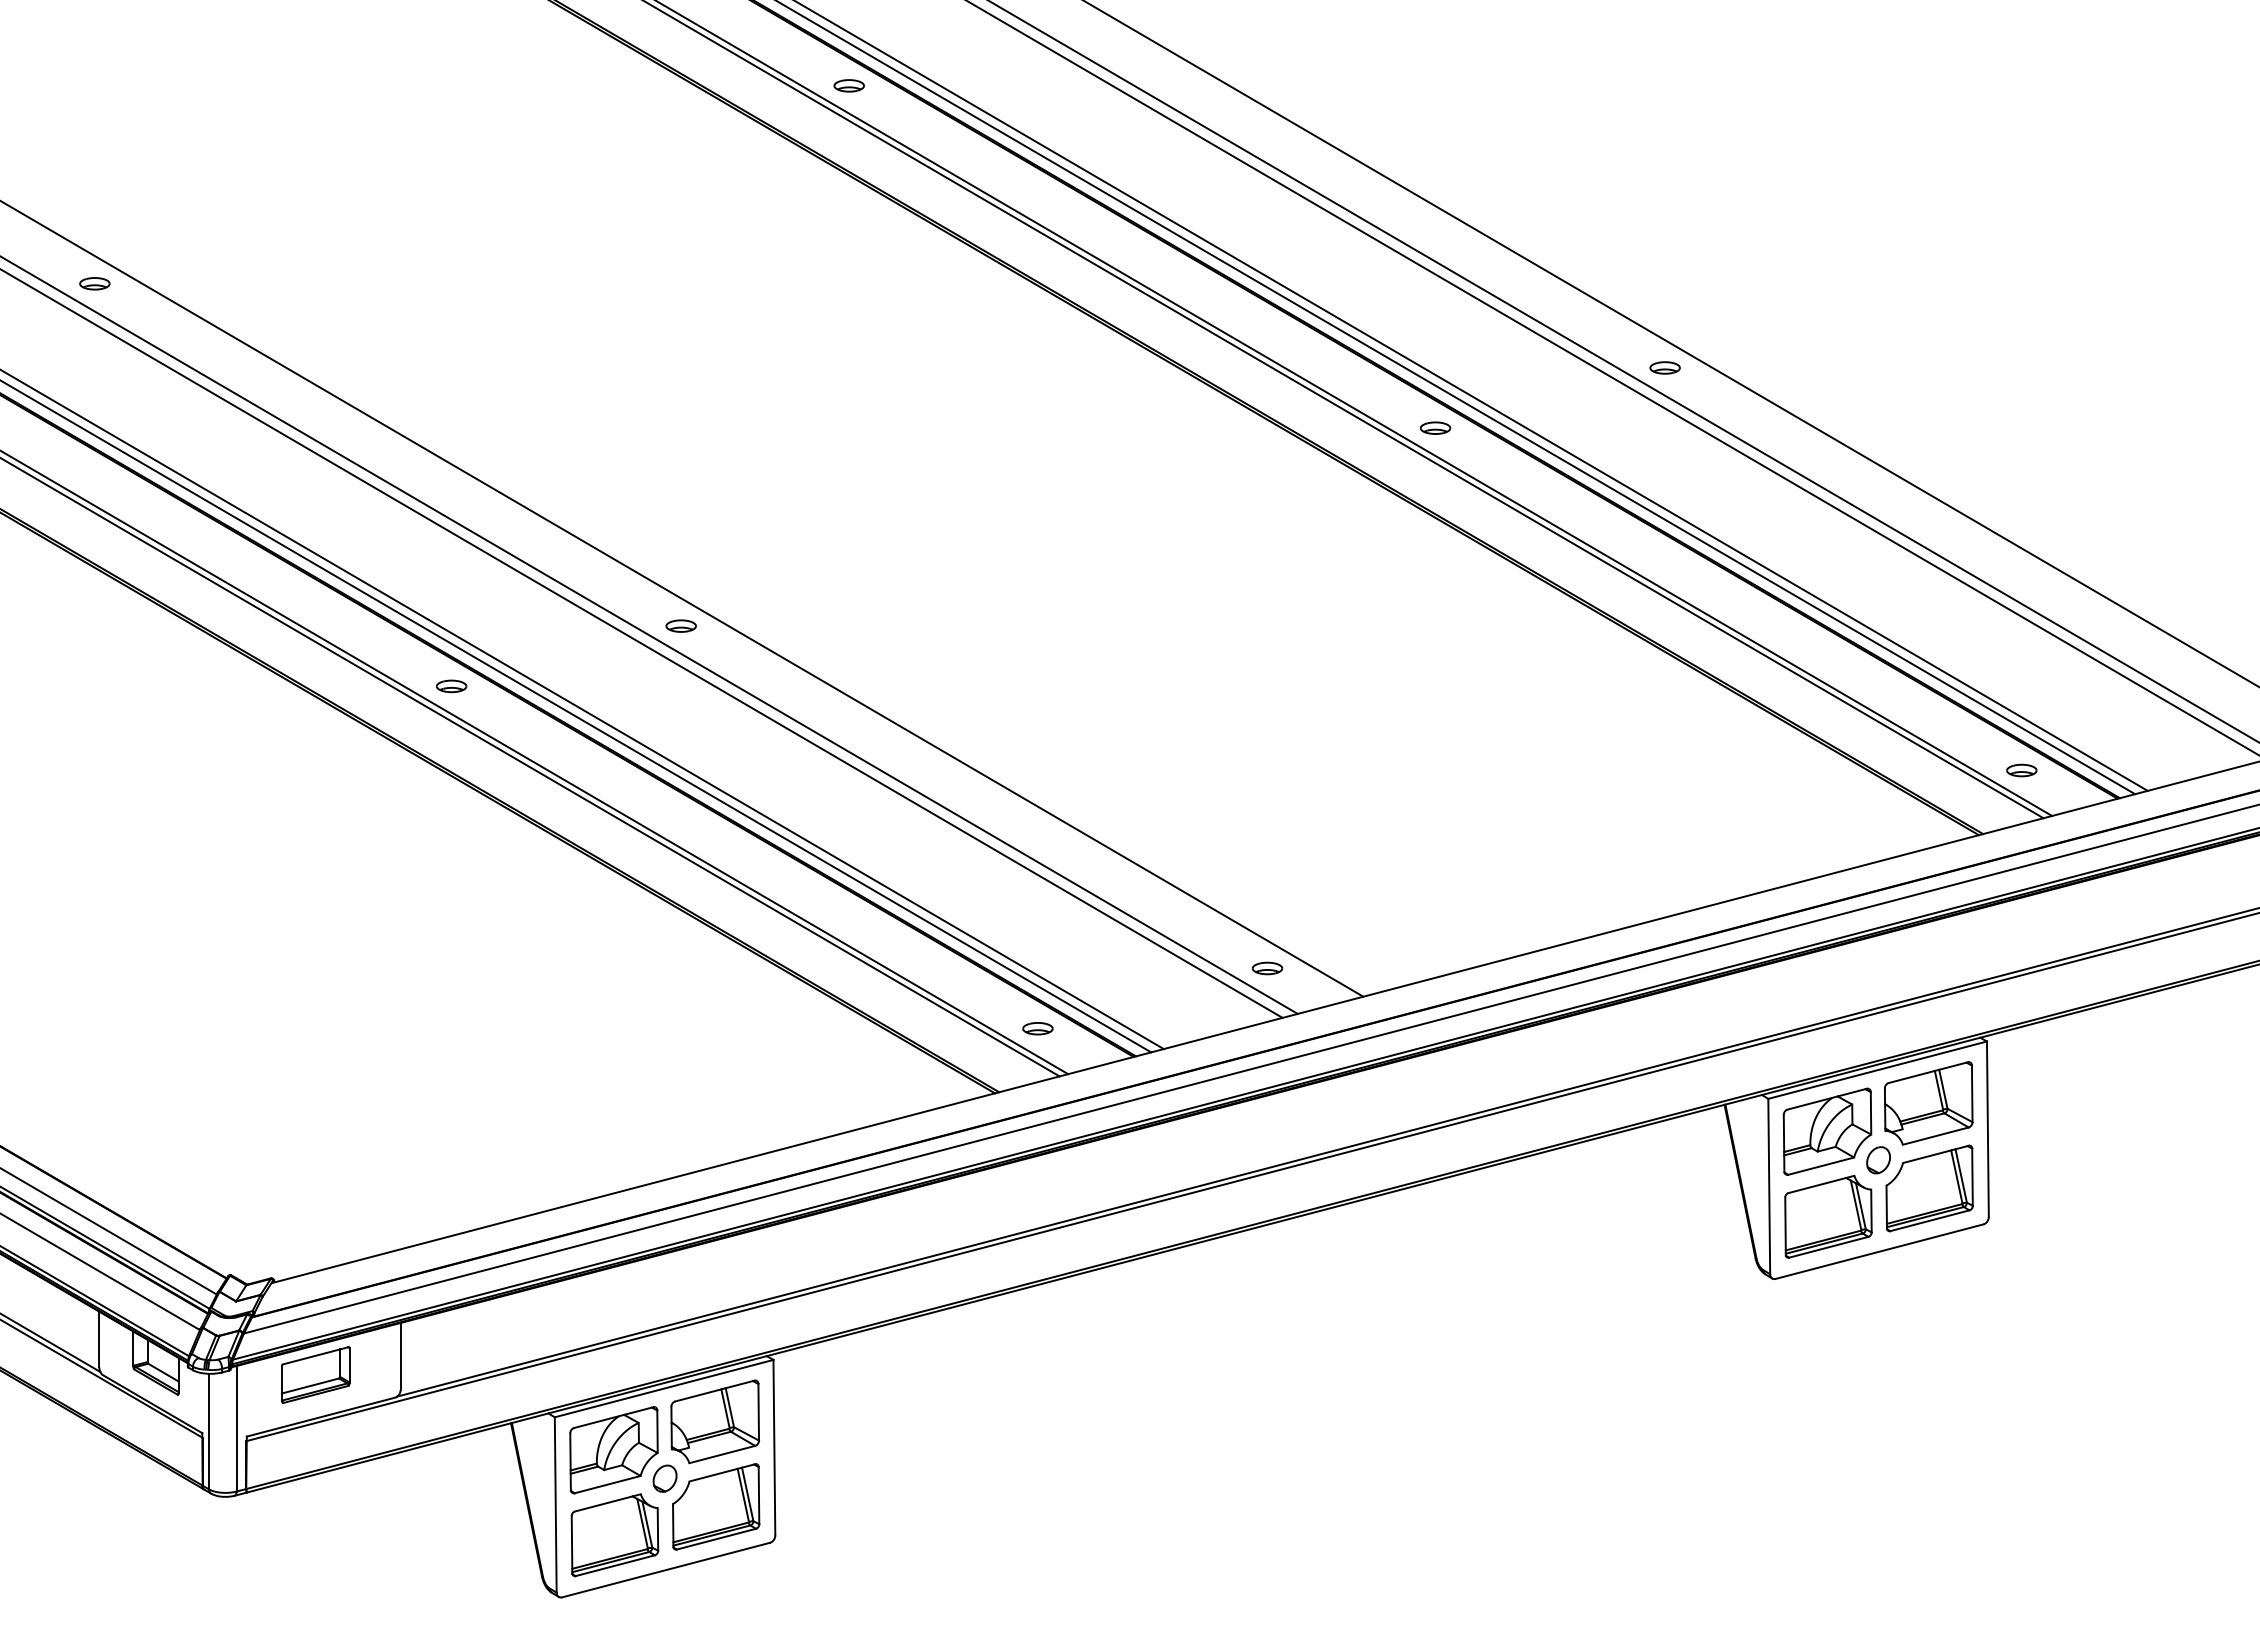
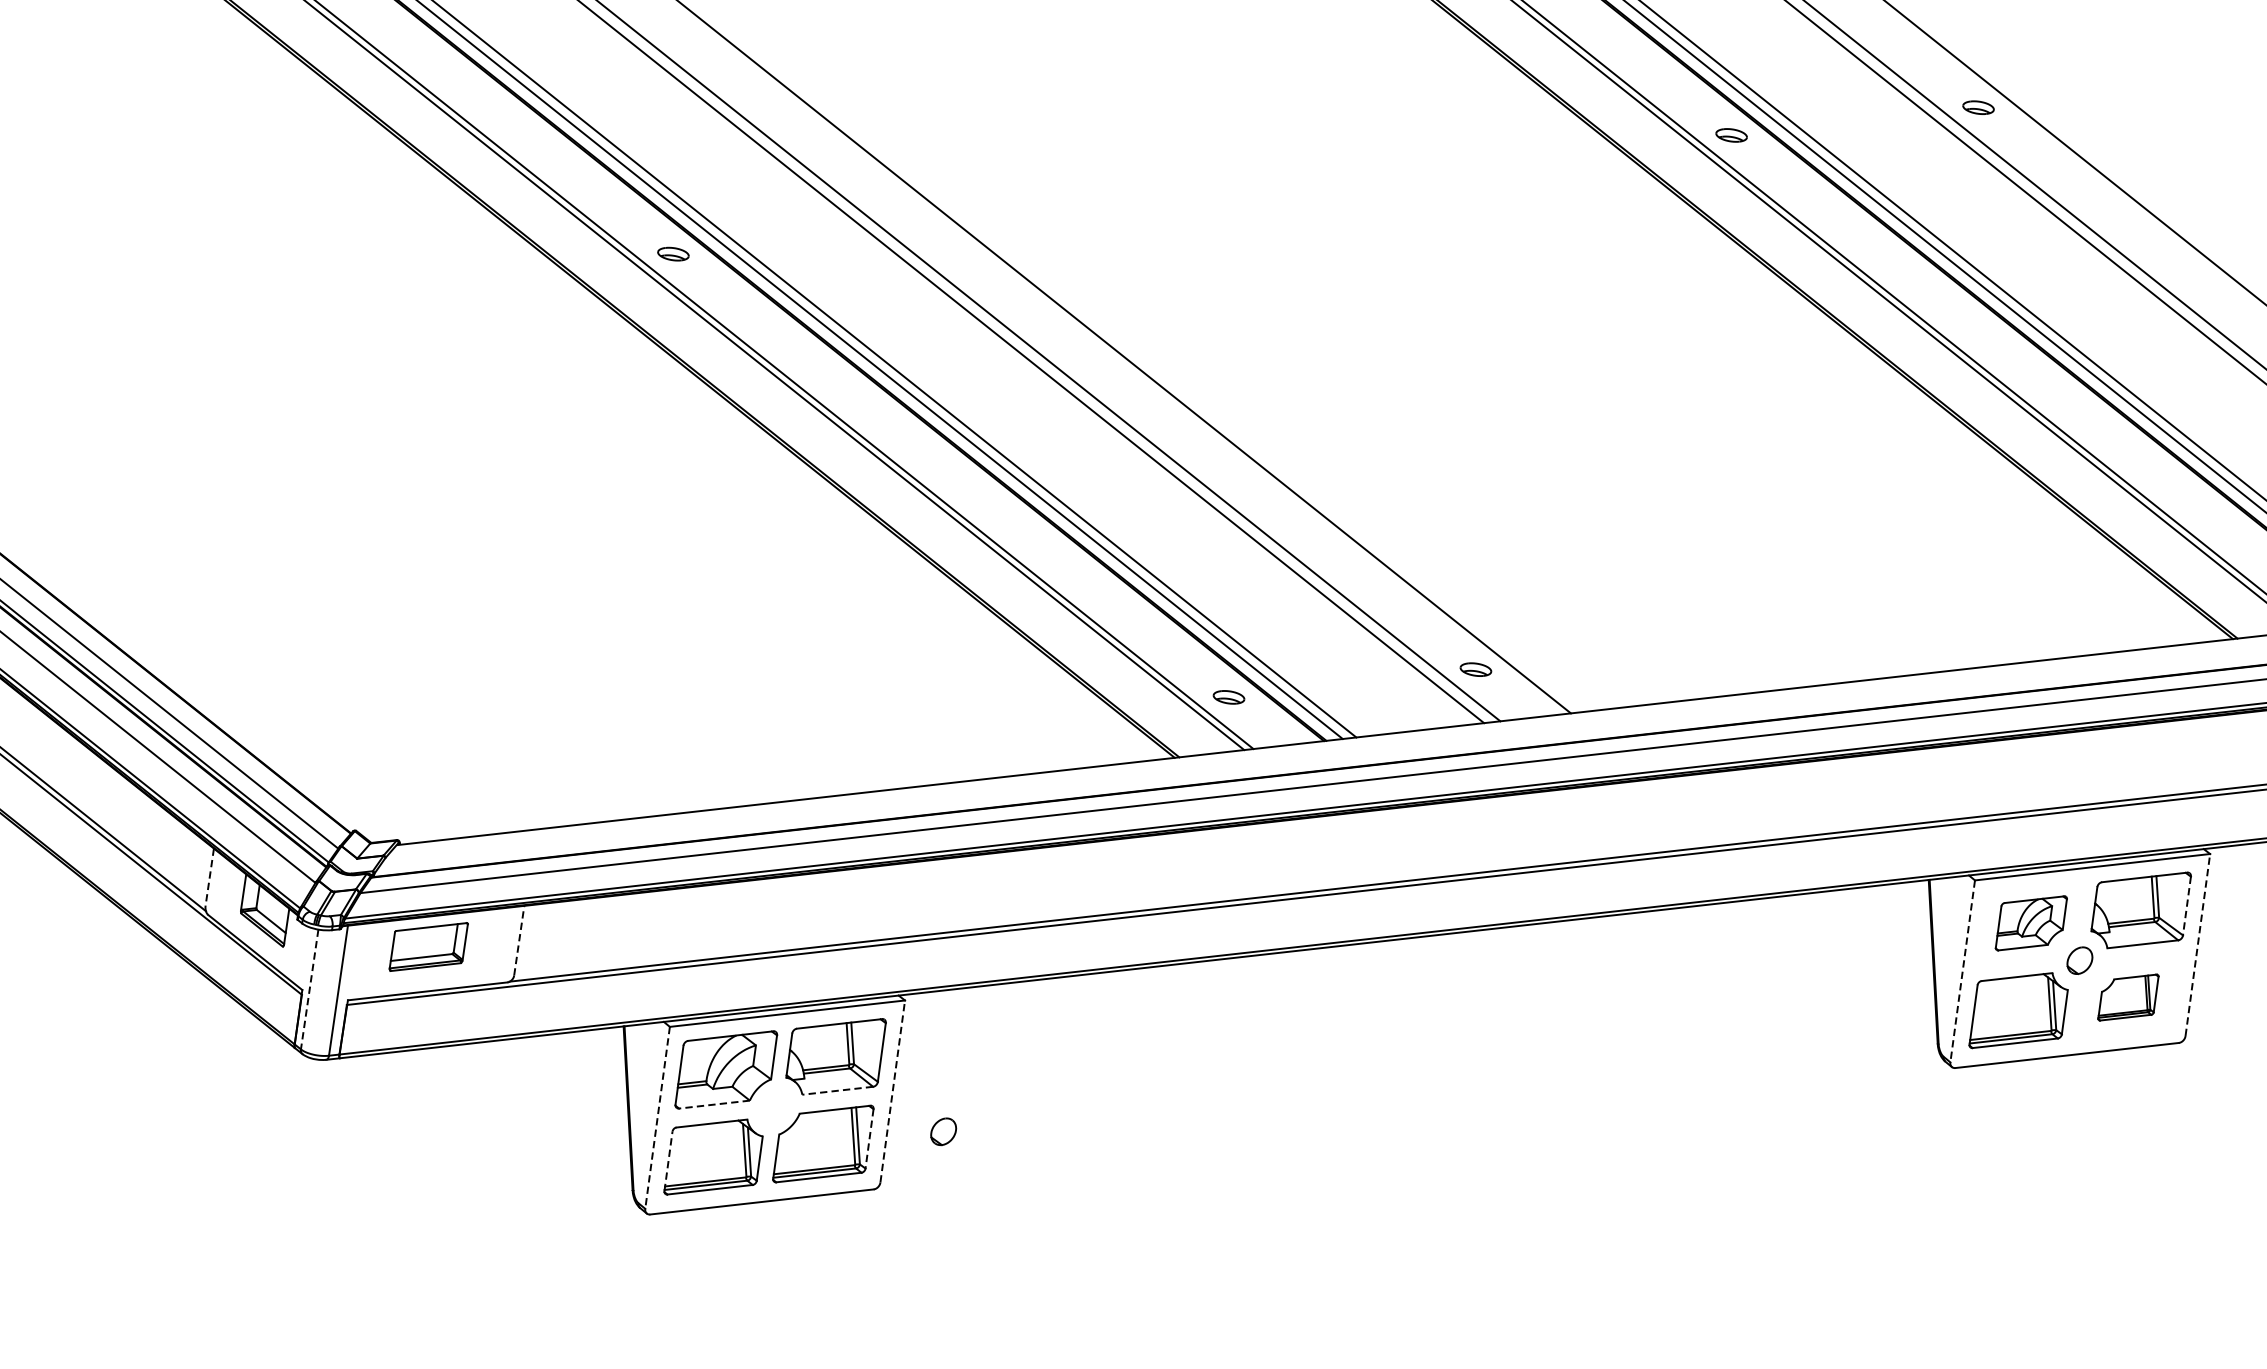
part: (680, 625) -> (919, 225), removed
line: (1972, 1094) -> (2187, 906), solid -> dashed
line: (1987, 1129) -> (2197, 945), solid -> dashed
part: (1827, 1131) -> (2031, 923), size x0.7
line: (1769, 1186) -> (1962, 971), solid -> dashed
part: (1929, 1188) -> (2128, 997), size x0.6
line: (99, 1339) -> (210, 877), solid -> dashed
line: (400, 1356) -> (519, 940), solid -> dashed
line: (209, 1431) -> (310, 989), solid -> dashed
line: (774, 1447) -> (892, 1091), solid -> dashed
line: (721, 1454) -> (836, 1090), solid -> dashed
part: (664, 1478) -> (943, 1131), moved
line: (607, 1484) -> (714, 1104), solid -> dashed
line: (759, 1495) -> (870, 1138), solid -> dashed
line: (555, 1505) -> (657, 1118), solid -> dashed
line: (572, 1544) -> (668, 1161), solid -> dashed

